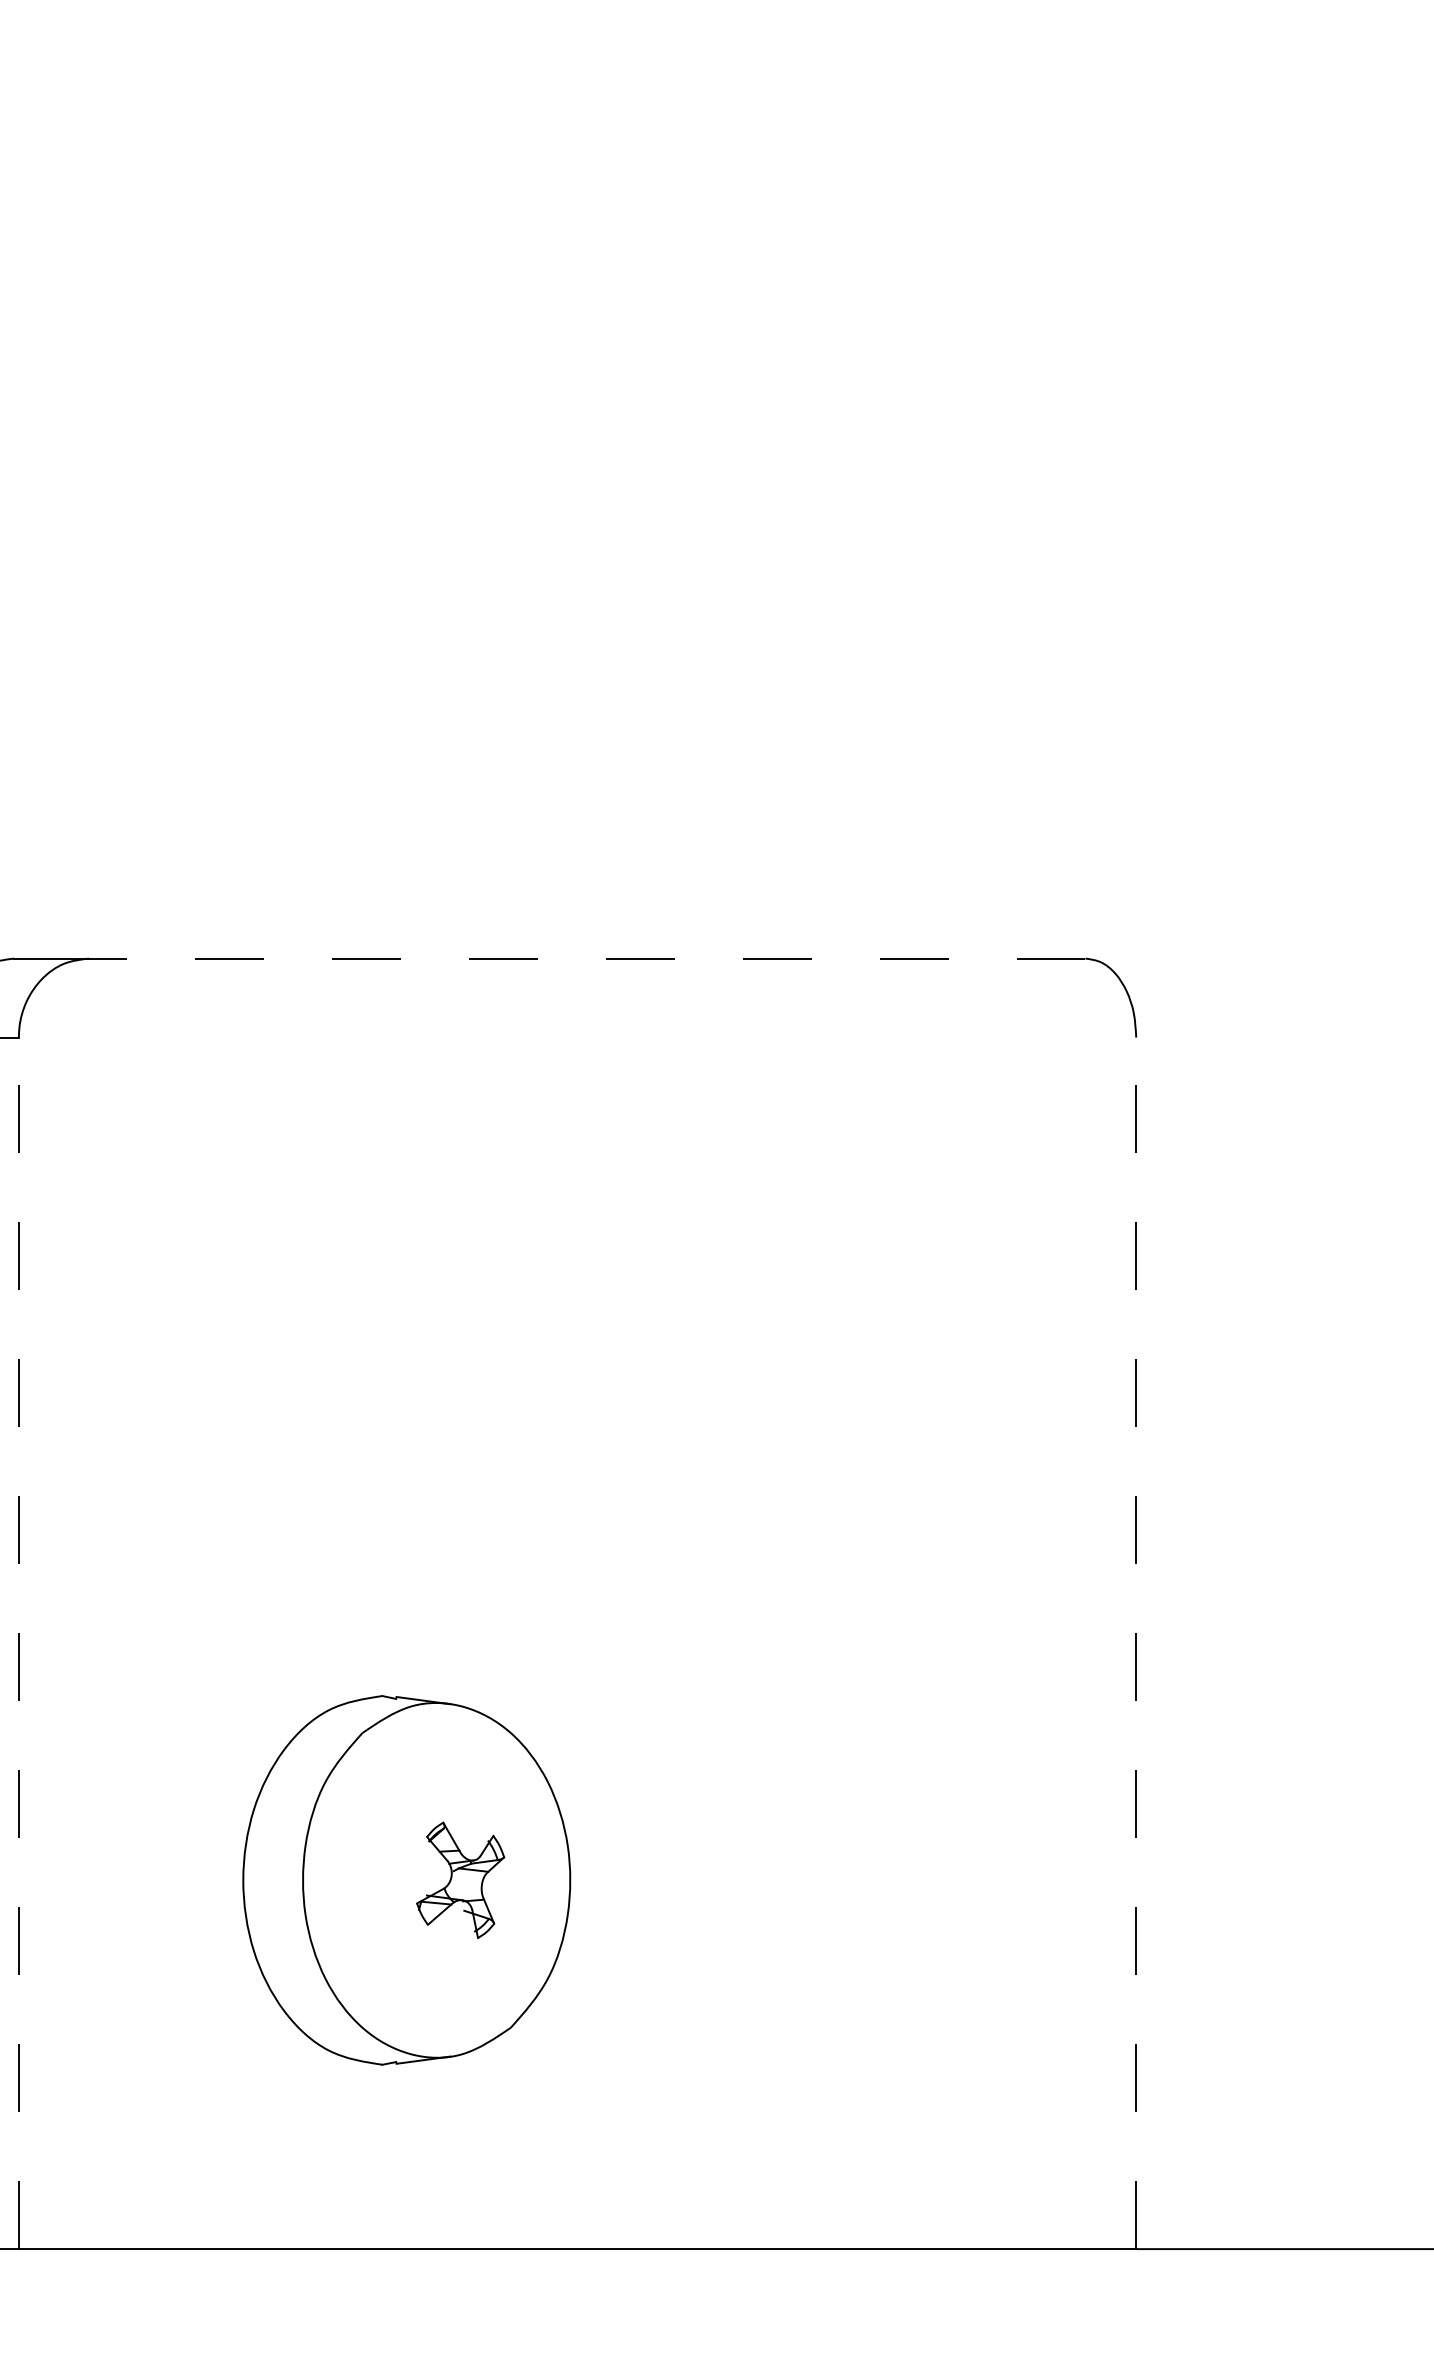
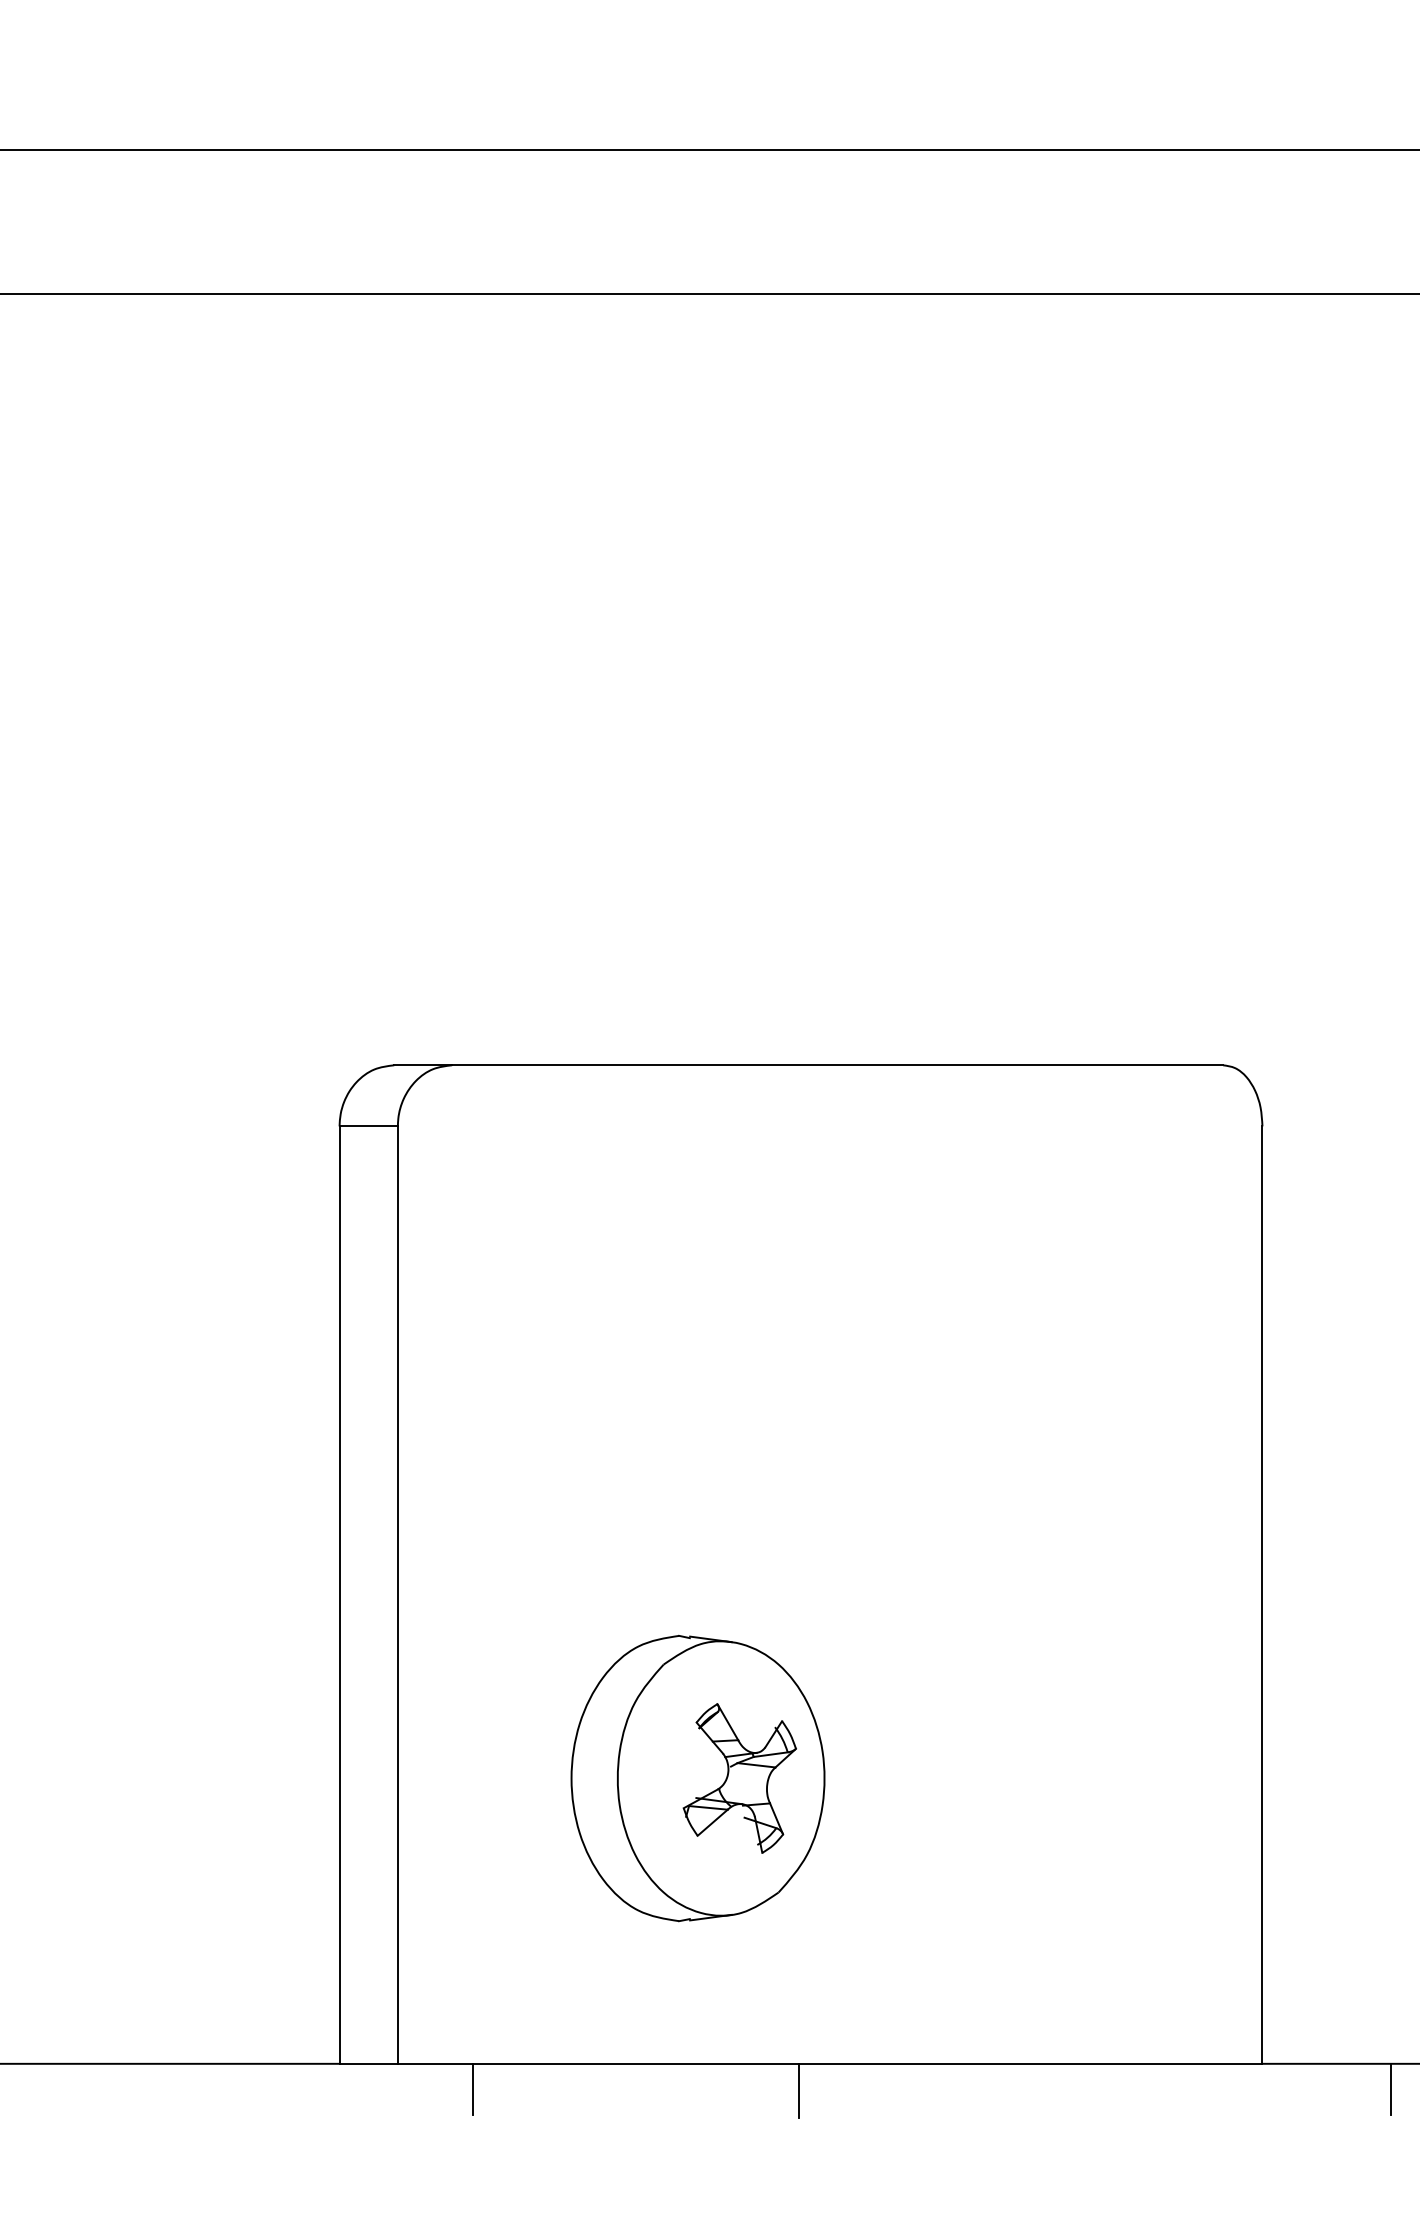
line: (587, 958) -> (837, 1065), dashed -> solid
line: (18, 1643) -> (397, 1595), dashed -> solid
line: (1136, 1643) -> (1262, 1595), dashed -> solid
part: (460, 1880) -> (739, 1778), size x1.67
line: (115, 2281) -> (472, 2088), added
line: (1301, 2282) -> (1390, 2089), added
line: (536, 2283) -> (798, 2090), added

